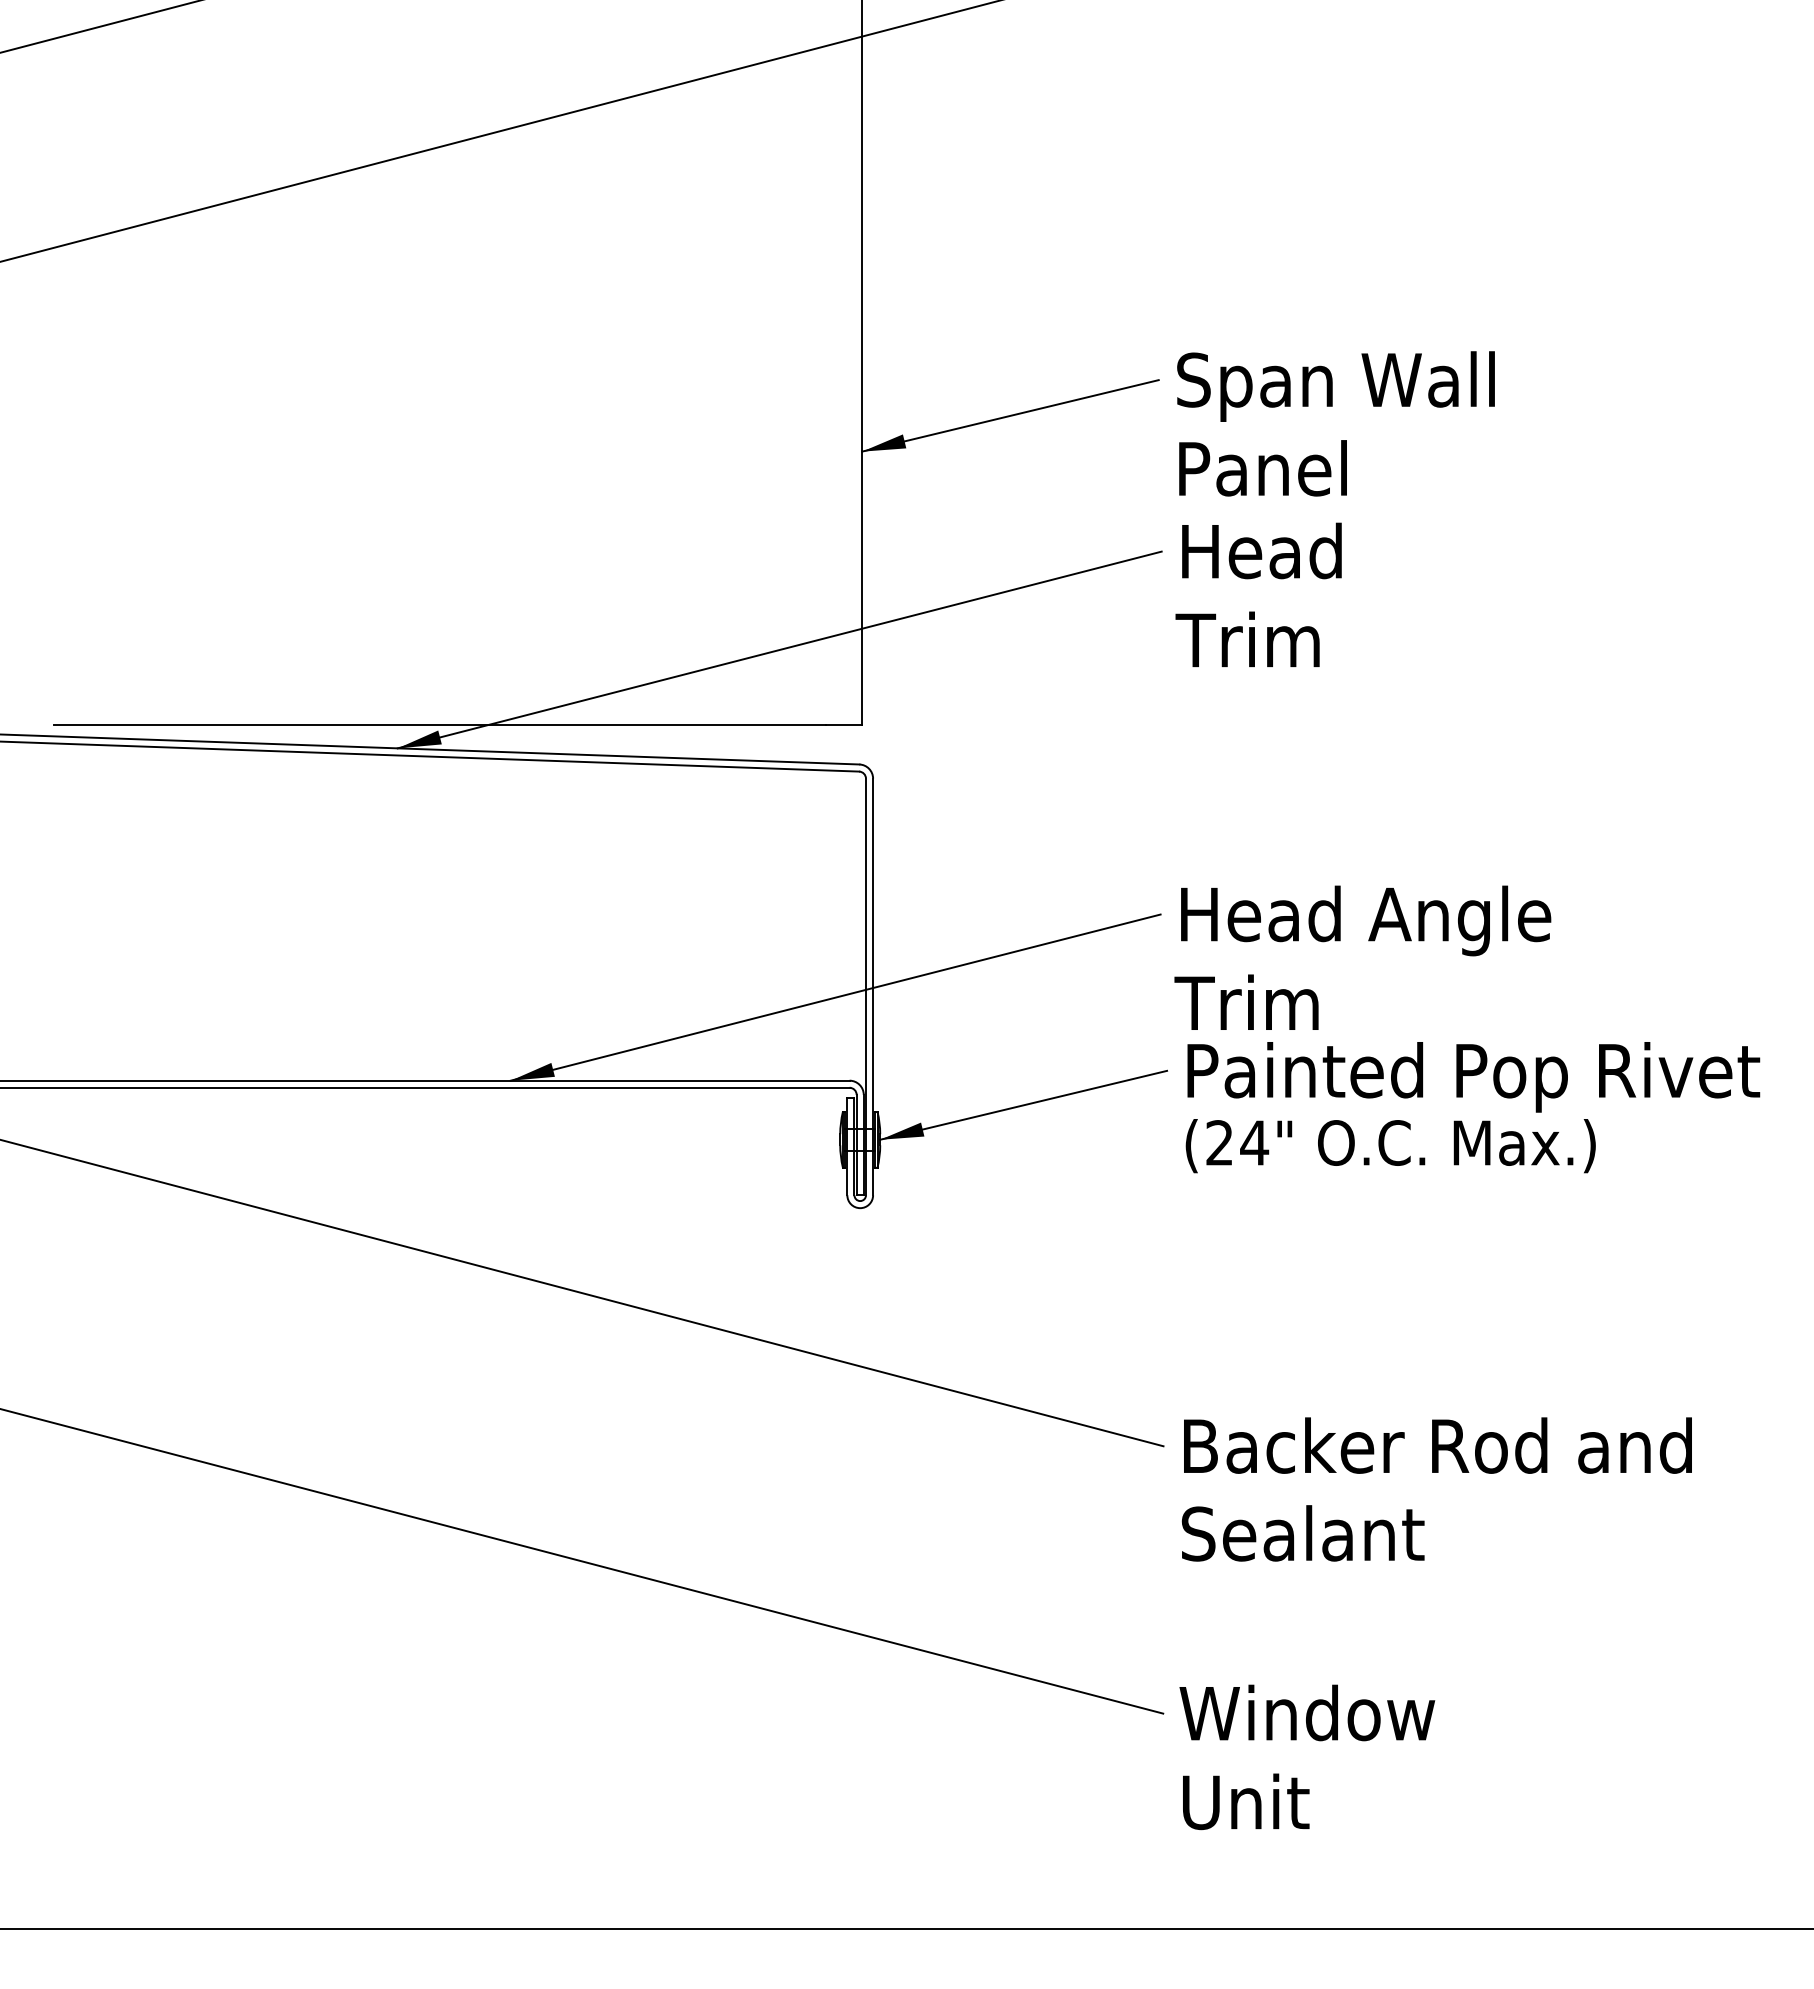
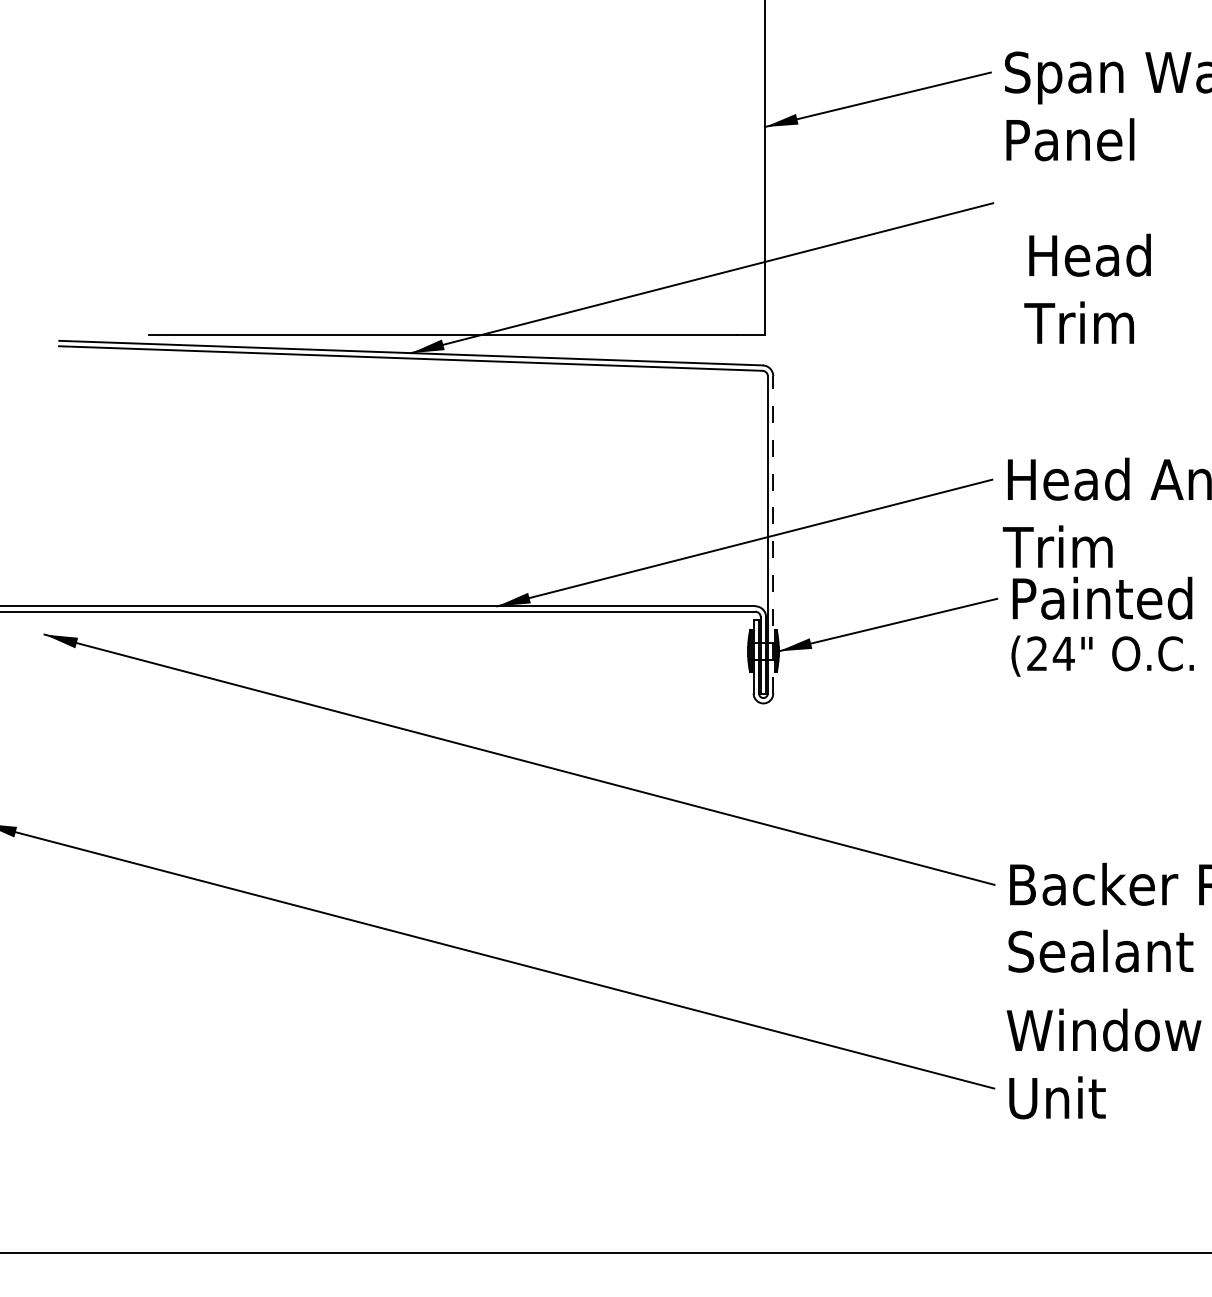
text: (1258, 594) -> (1087, 288), moved
line: (873, 986) -> (773, 534), solid -> dashed
text: (1307, 1757) -> (1104, 1064), moved

